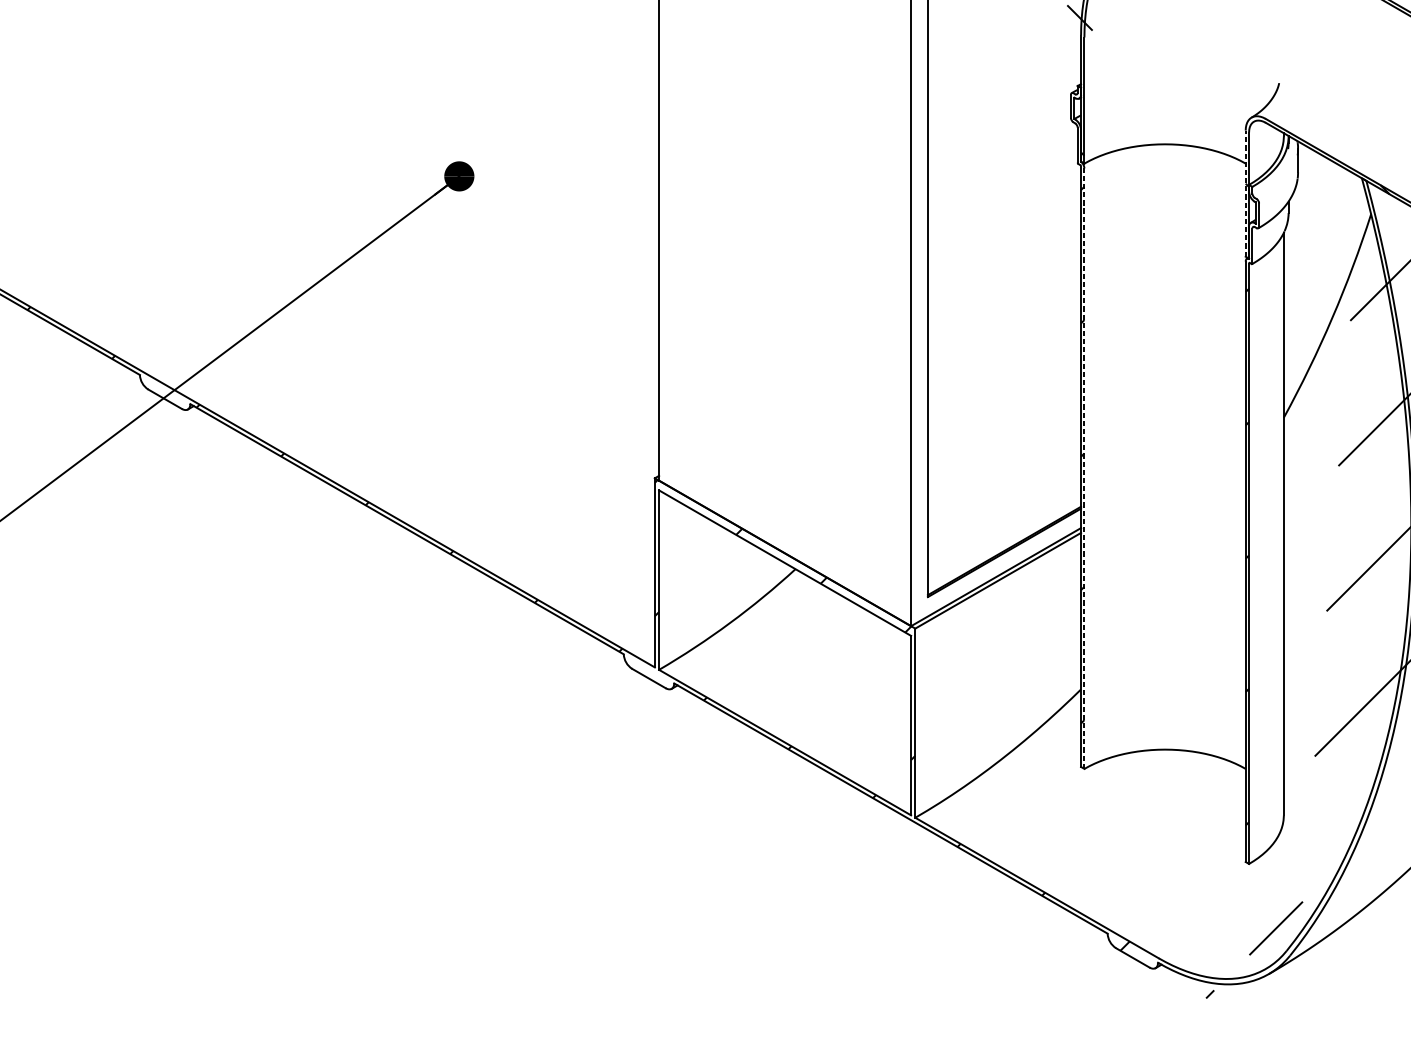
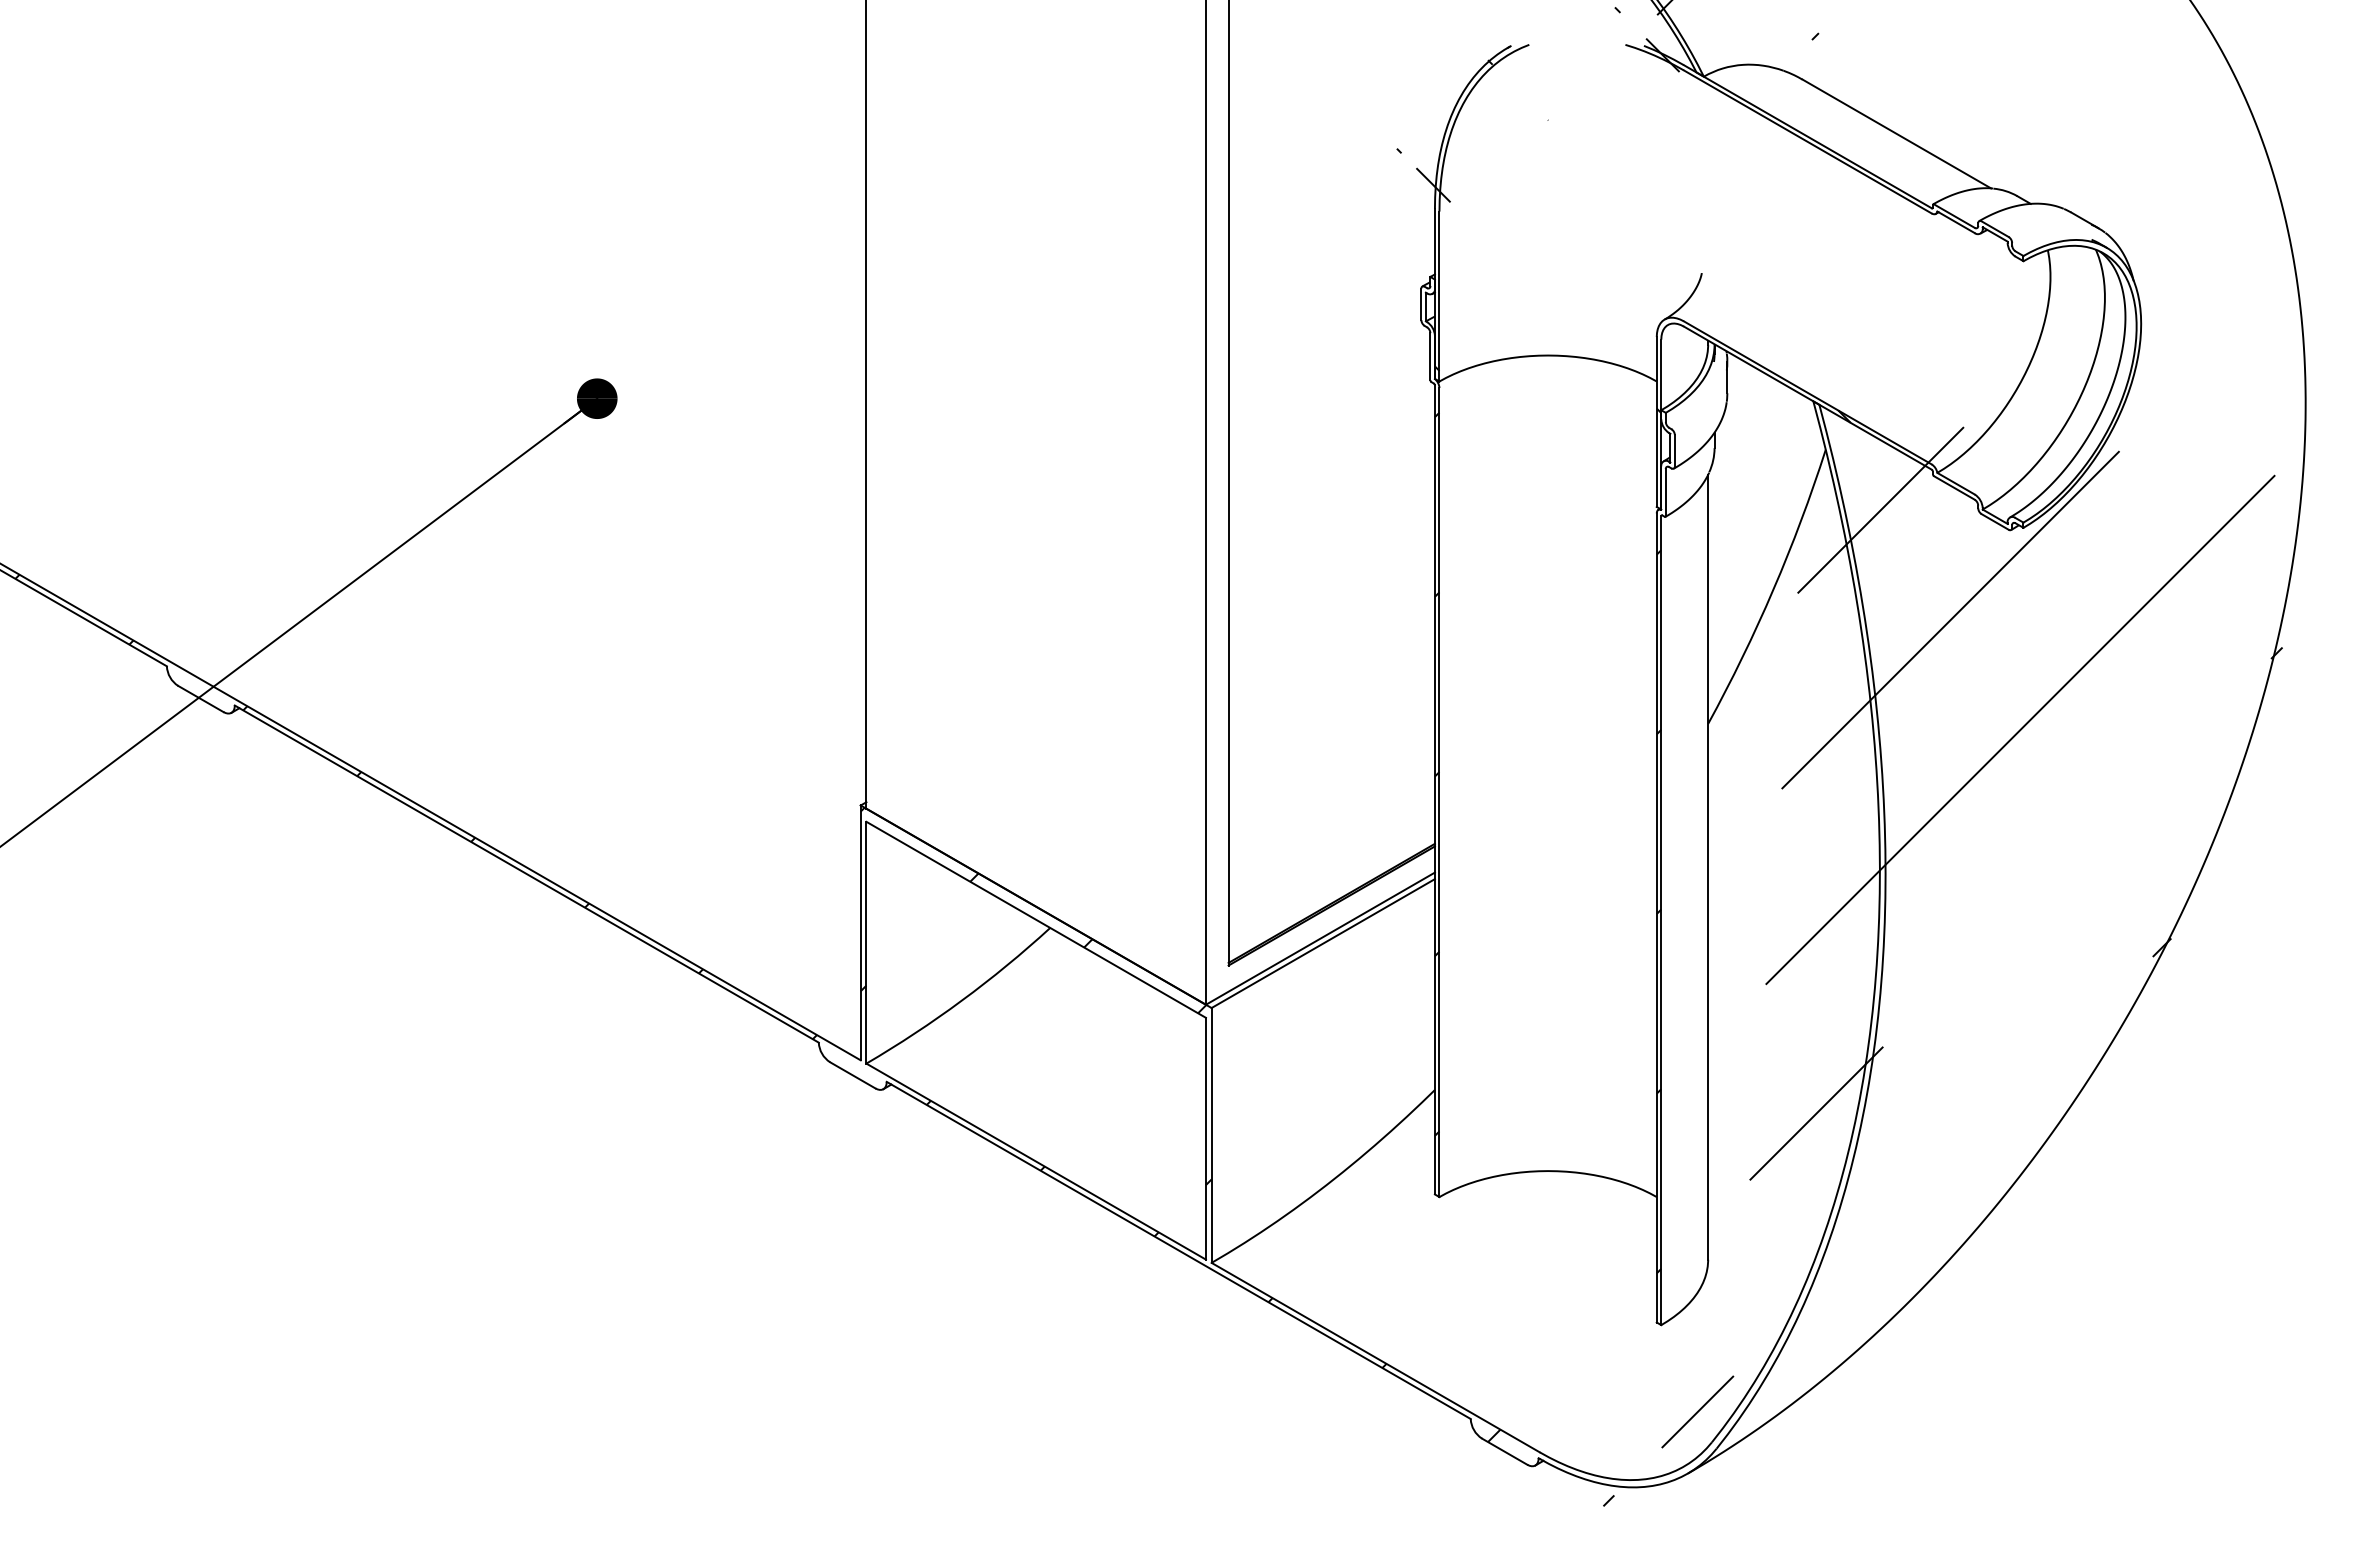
line: (1245, 194) -> (1656, 422), dashed -> solid
line: (1084, 468) -> (1439, 792), dashed -> solid

